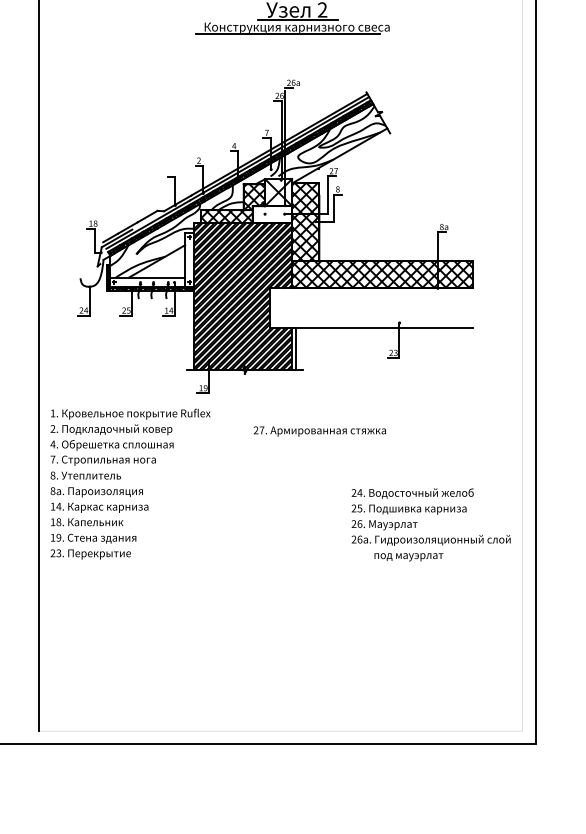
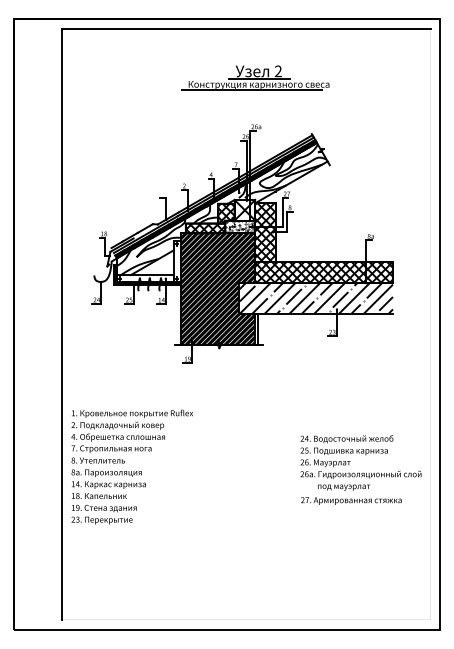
hatch: (272, 213) -> (240, 226), added
hatch: (371, 308) -> (315, 298), added
text: (320, 430) -> (351, 500), moved
text: (129, 483) -> (131, 466), moved

